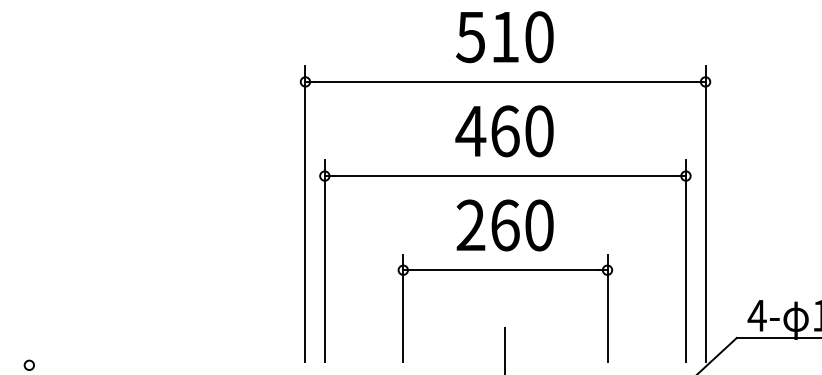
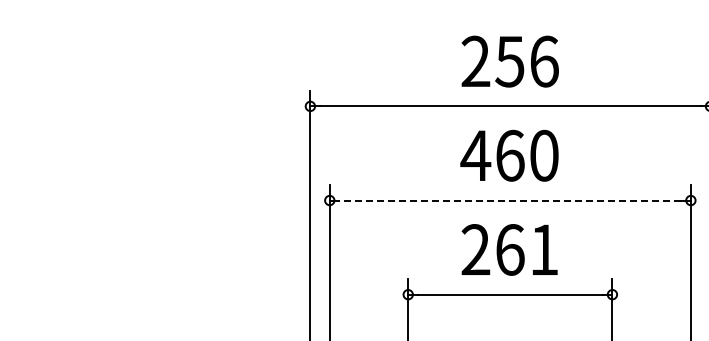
text: (504, 37) -> (509, 61), 510 -> 256
line: (504, 176) -> (509, 200), solid -> dashed
text: (539, 225) -> (544, 249), 260 -> 261

